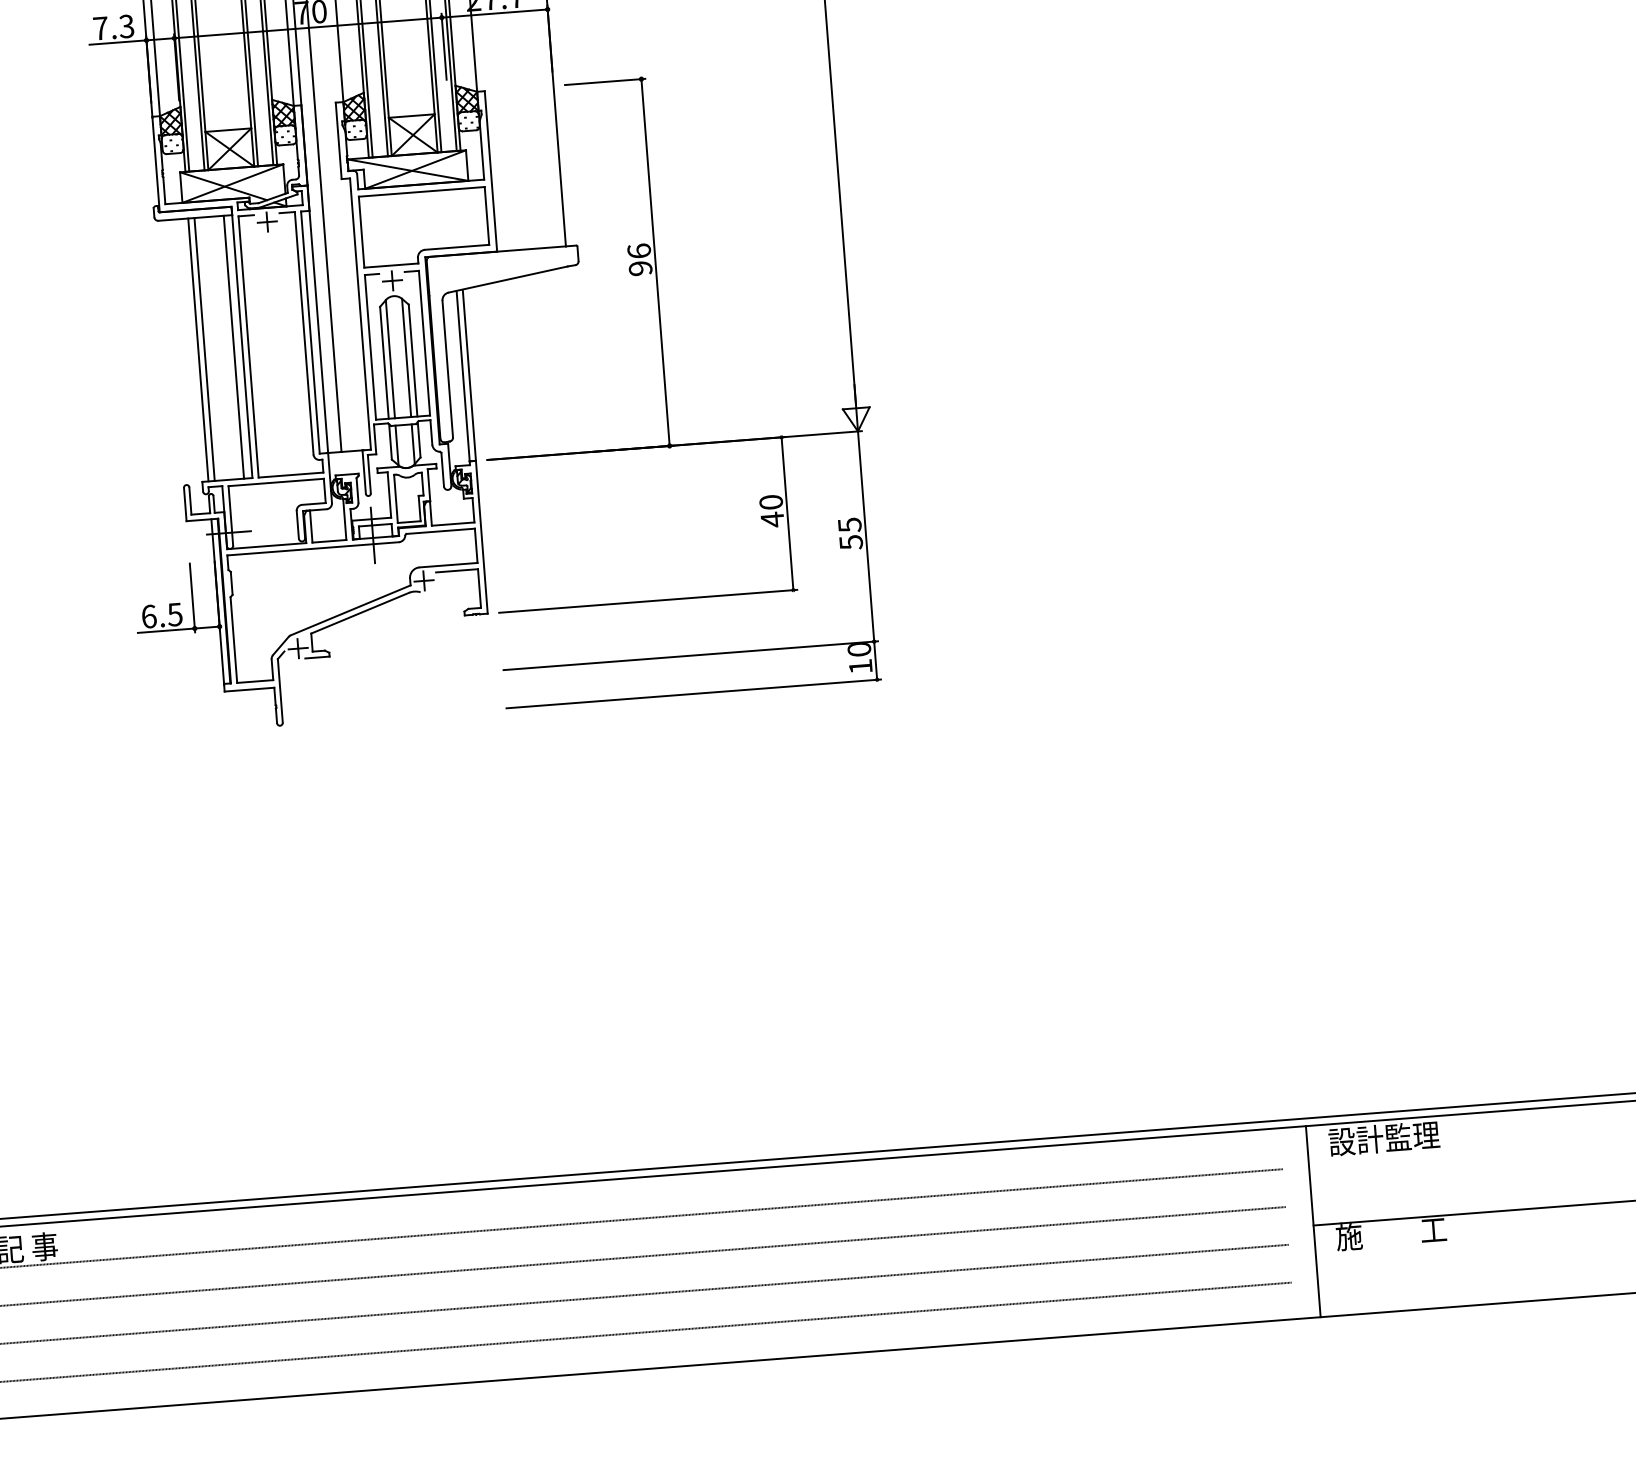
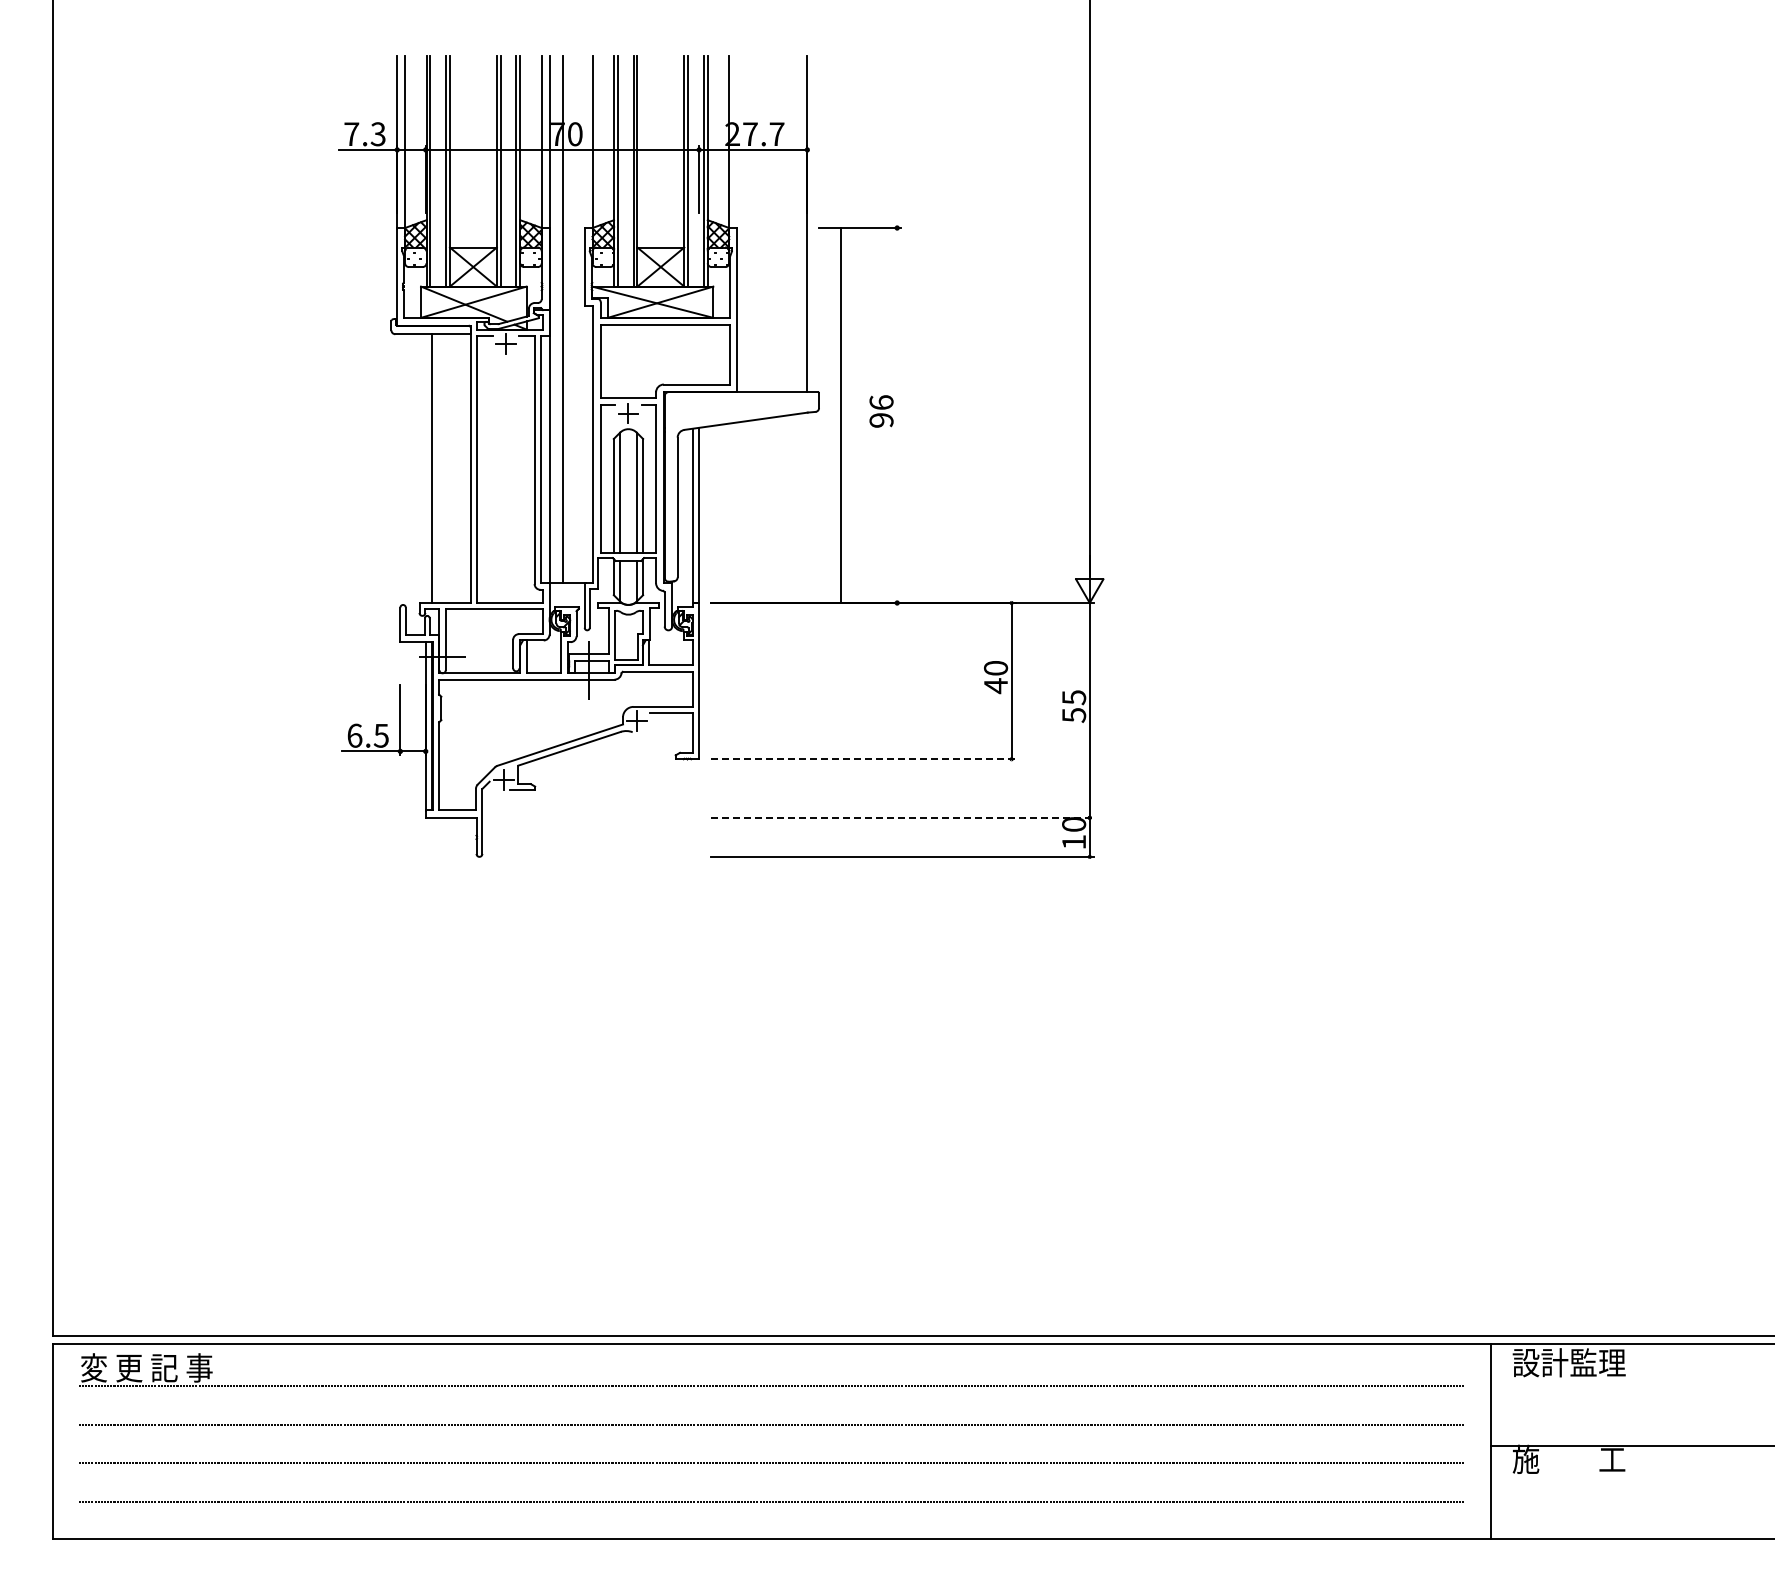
line: (655, 262) -> (841, 415), moved
line: (234, 347) -> (462, 468), removed
line: (198, 349) -> (425, 468), removed
line: (648, 601) -> (863, 759), solid -> dashed
line: (691, 655) -> (902, 817), solid -> dashed

